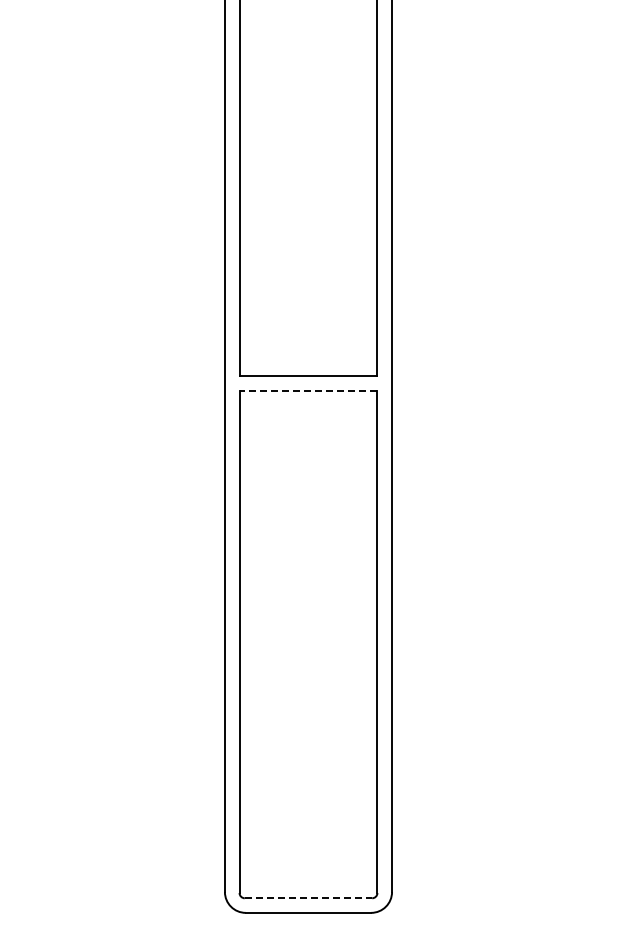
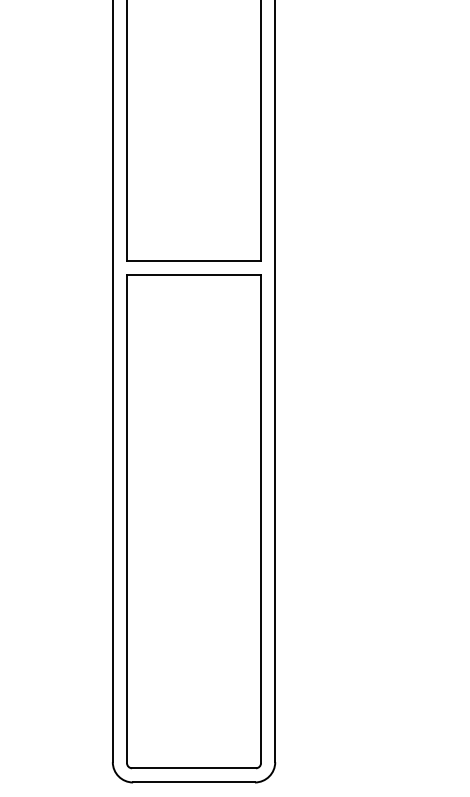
line: (308, 390) -> (194, 274), dashed -> solid
line: (308, 898) -> (194, 768), dashed -> solid

